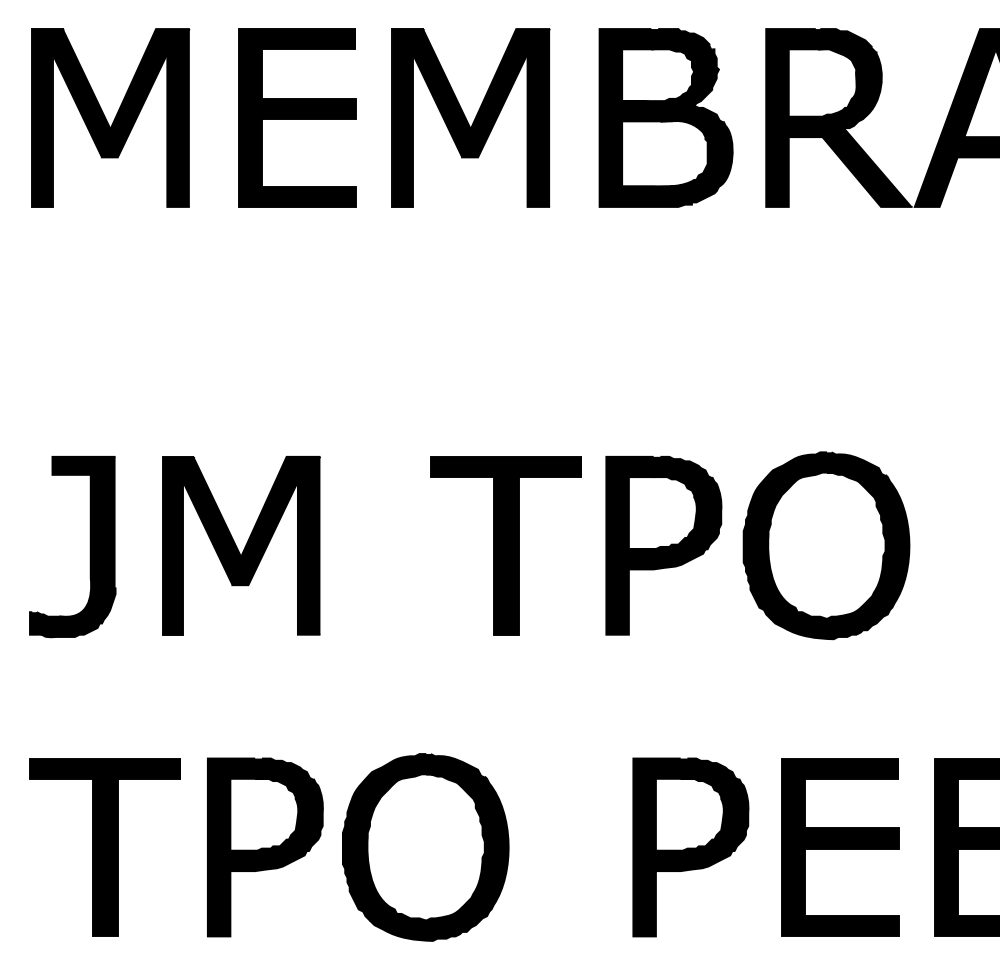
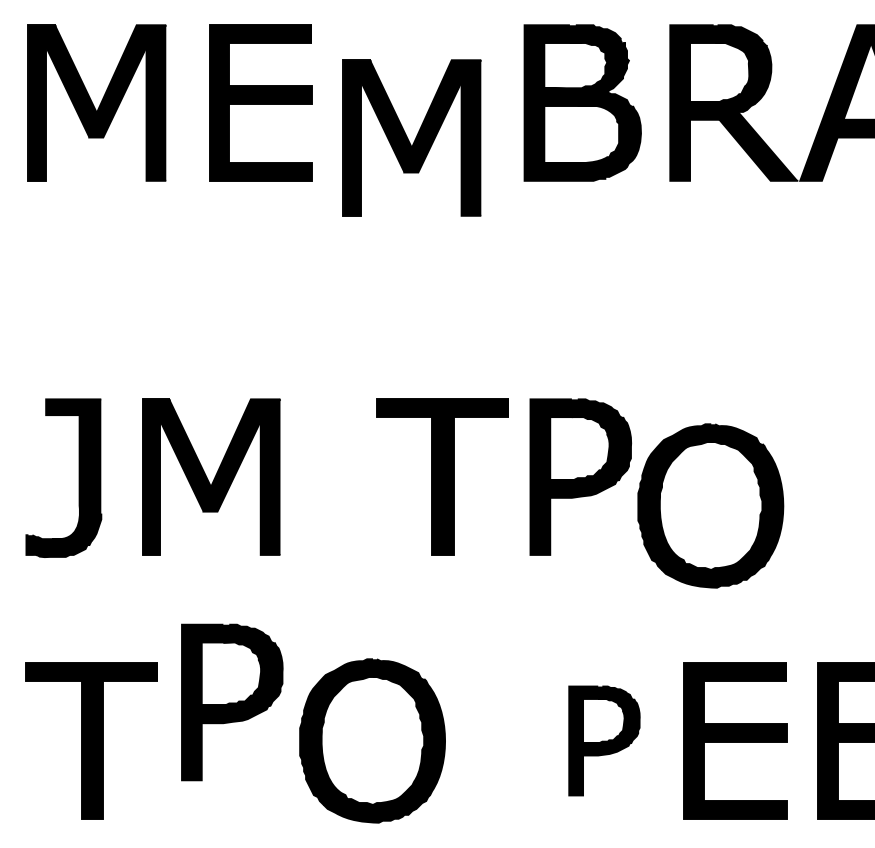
part: (470, 117) -> (411, 137), moved
part: (826, 545) -> (710, 505), moved
part: (265, 847) -> (232, 702), moved
part: (690, 847) -> (604, 741), size x0.7

